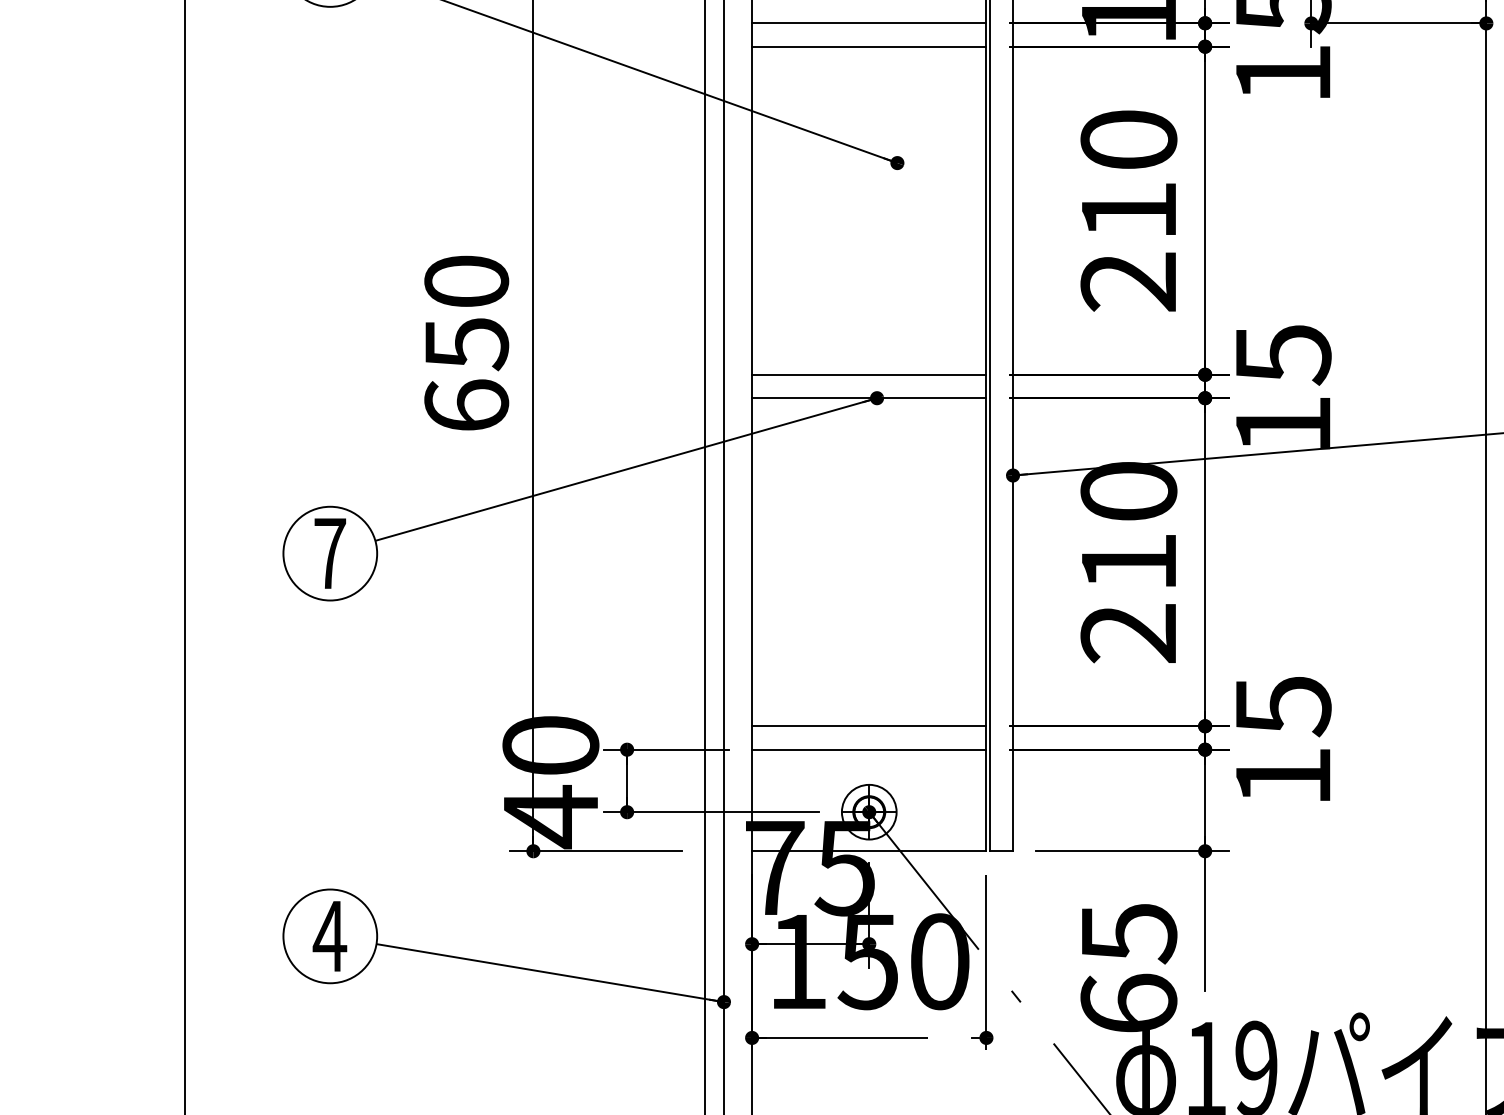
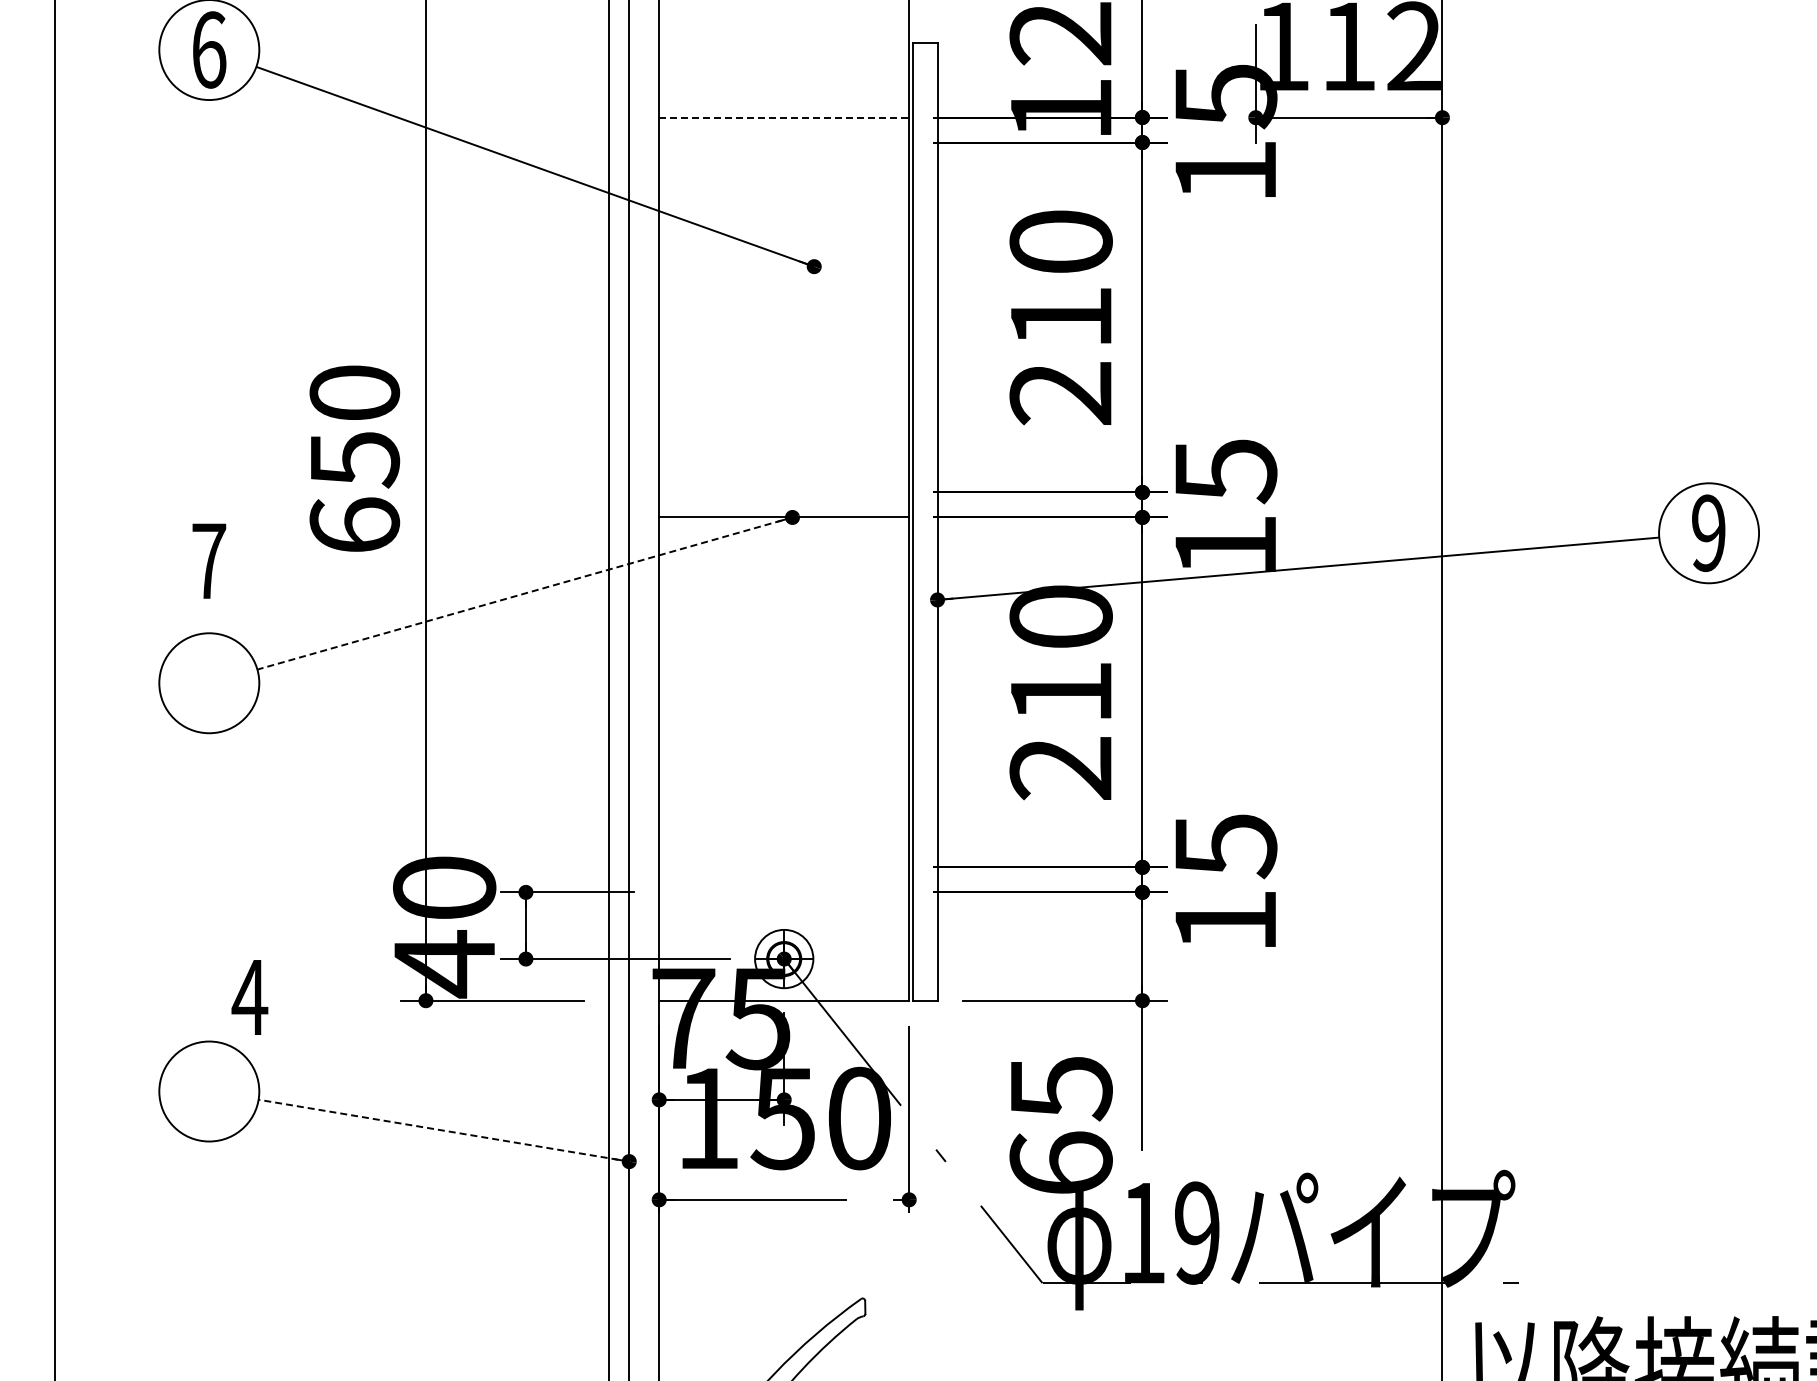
line: (869, 23) -> (784, 117), solid -> dashed
line: (869, 46) -> (784, 142), removed
line: (869, 374) -> (784, 492), removed
line: (625, 469) -> (524, 593), solid -> dashed
text: (330, 552) -> (209, 560), moved
line: (869, 726) -> (784, 867), removed
line: (869, 749) -> (784, 892), removed
text: (329, 936) -> (249, 997), moved
line: (549, 972) -> (443, 1130), solid -> dashed

